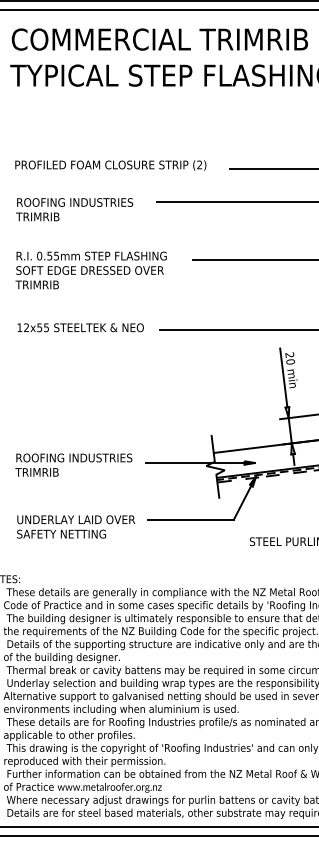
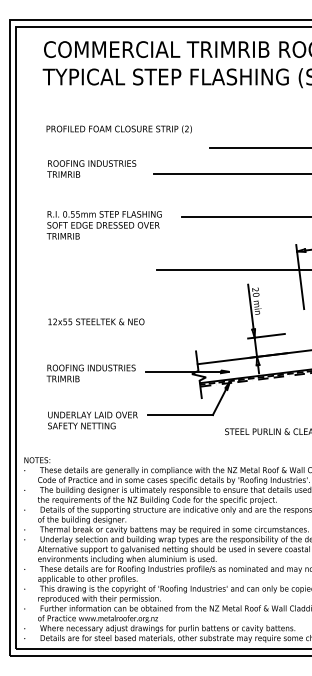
text: (109, 165) -> (118, 129), moved
text: (74, 208) -> (91, 168), moved
text: (80, 327) -> (96, 321), moved

